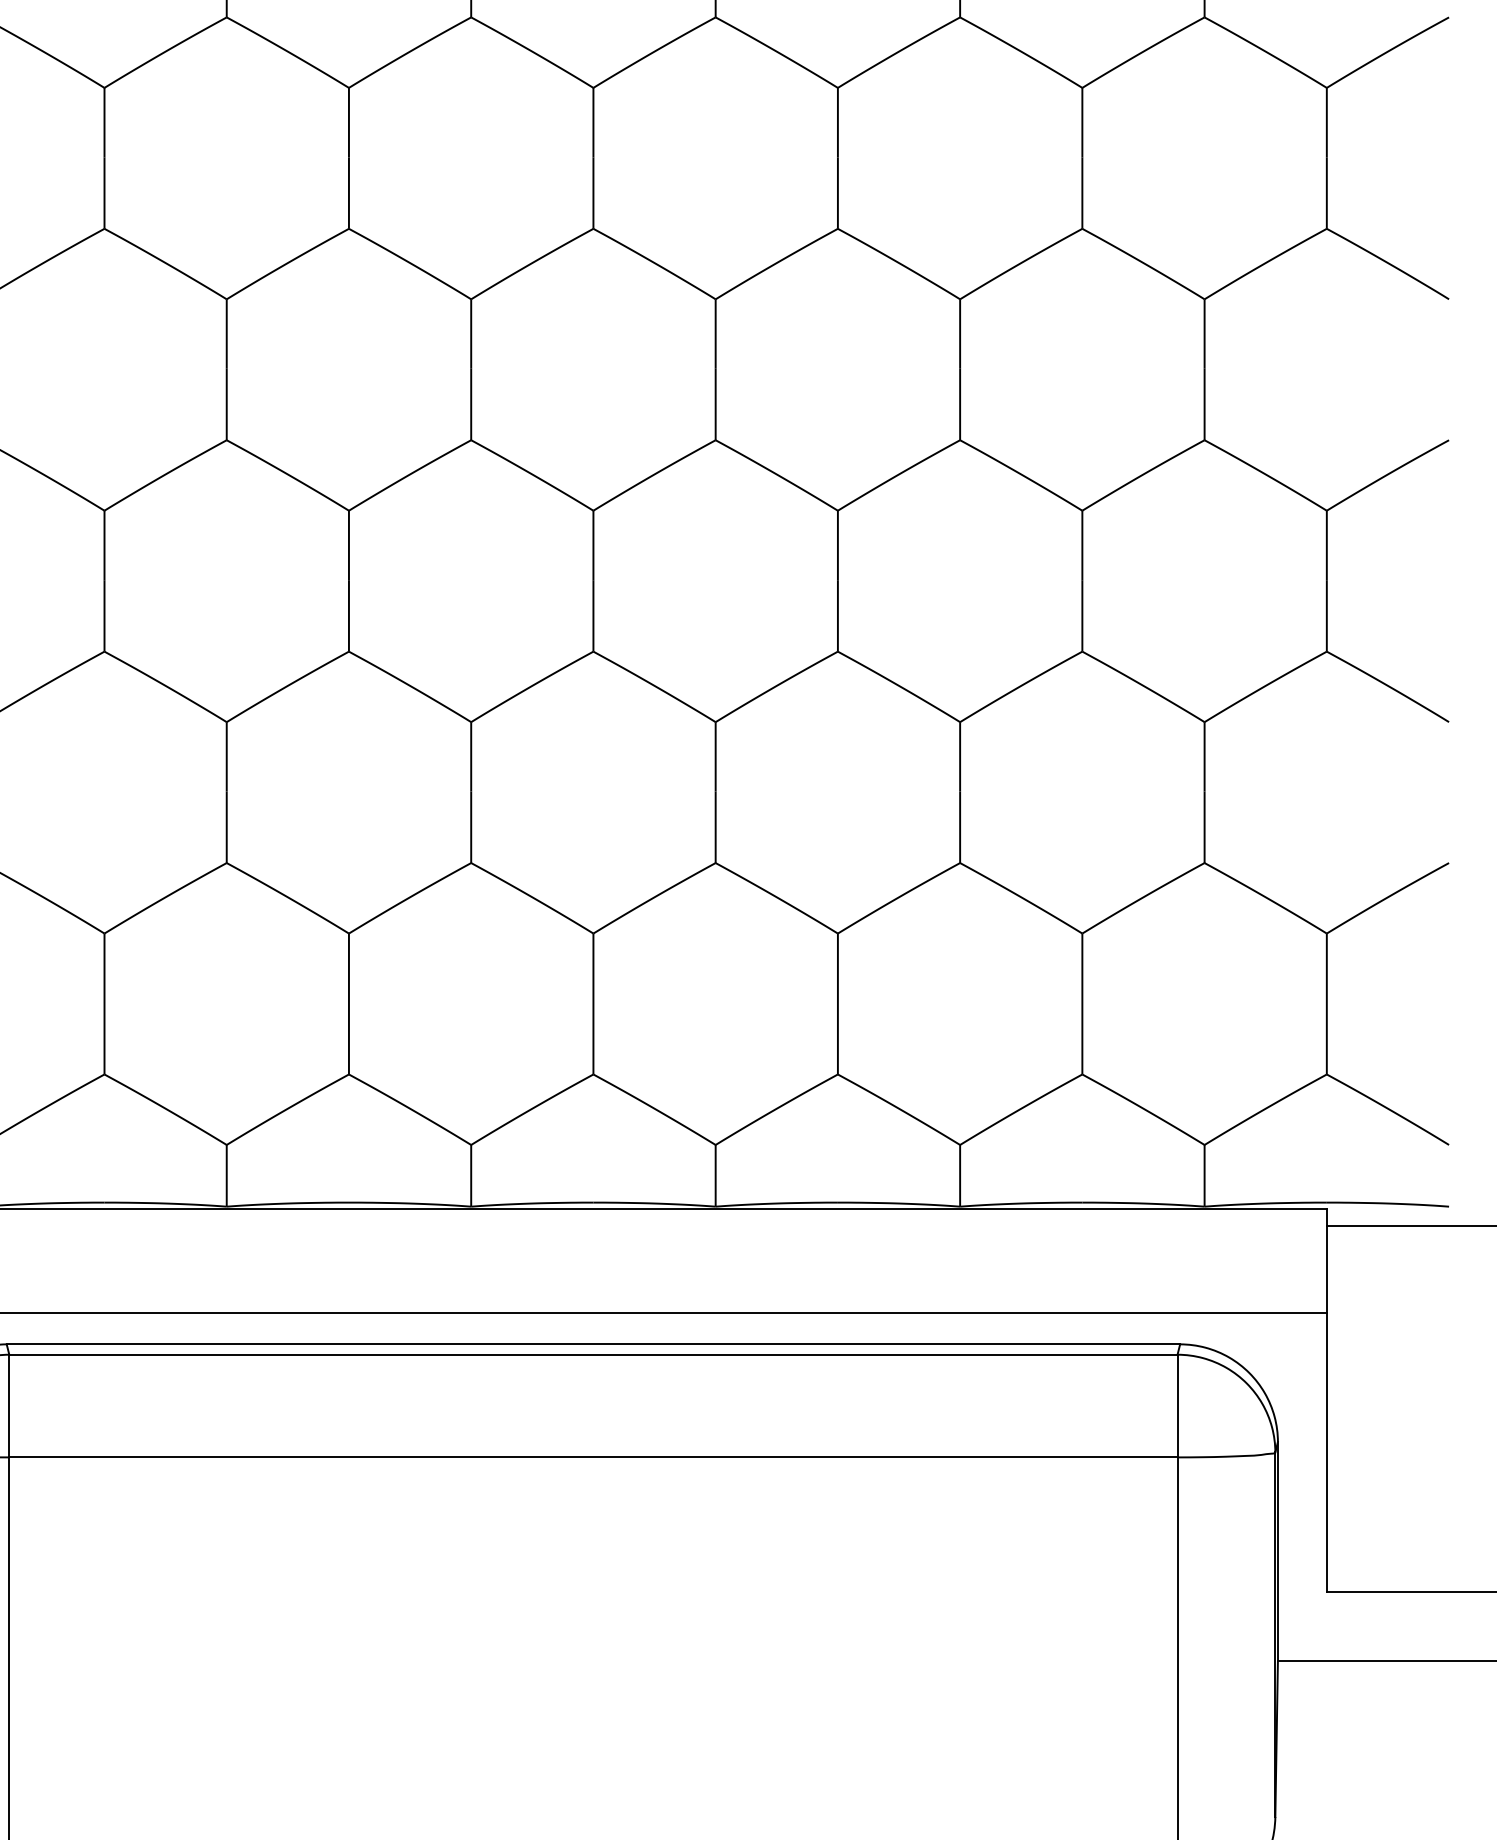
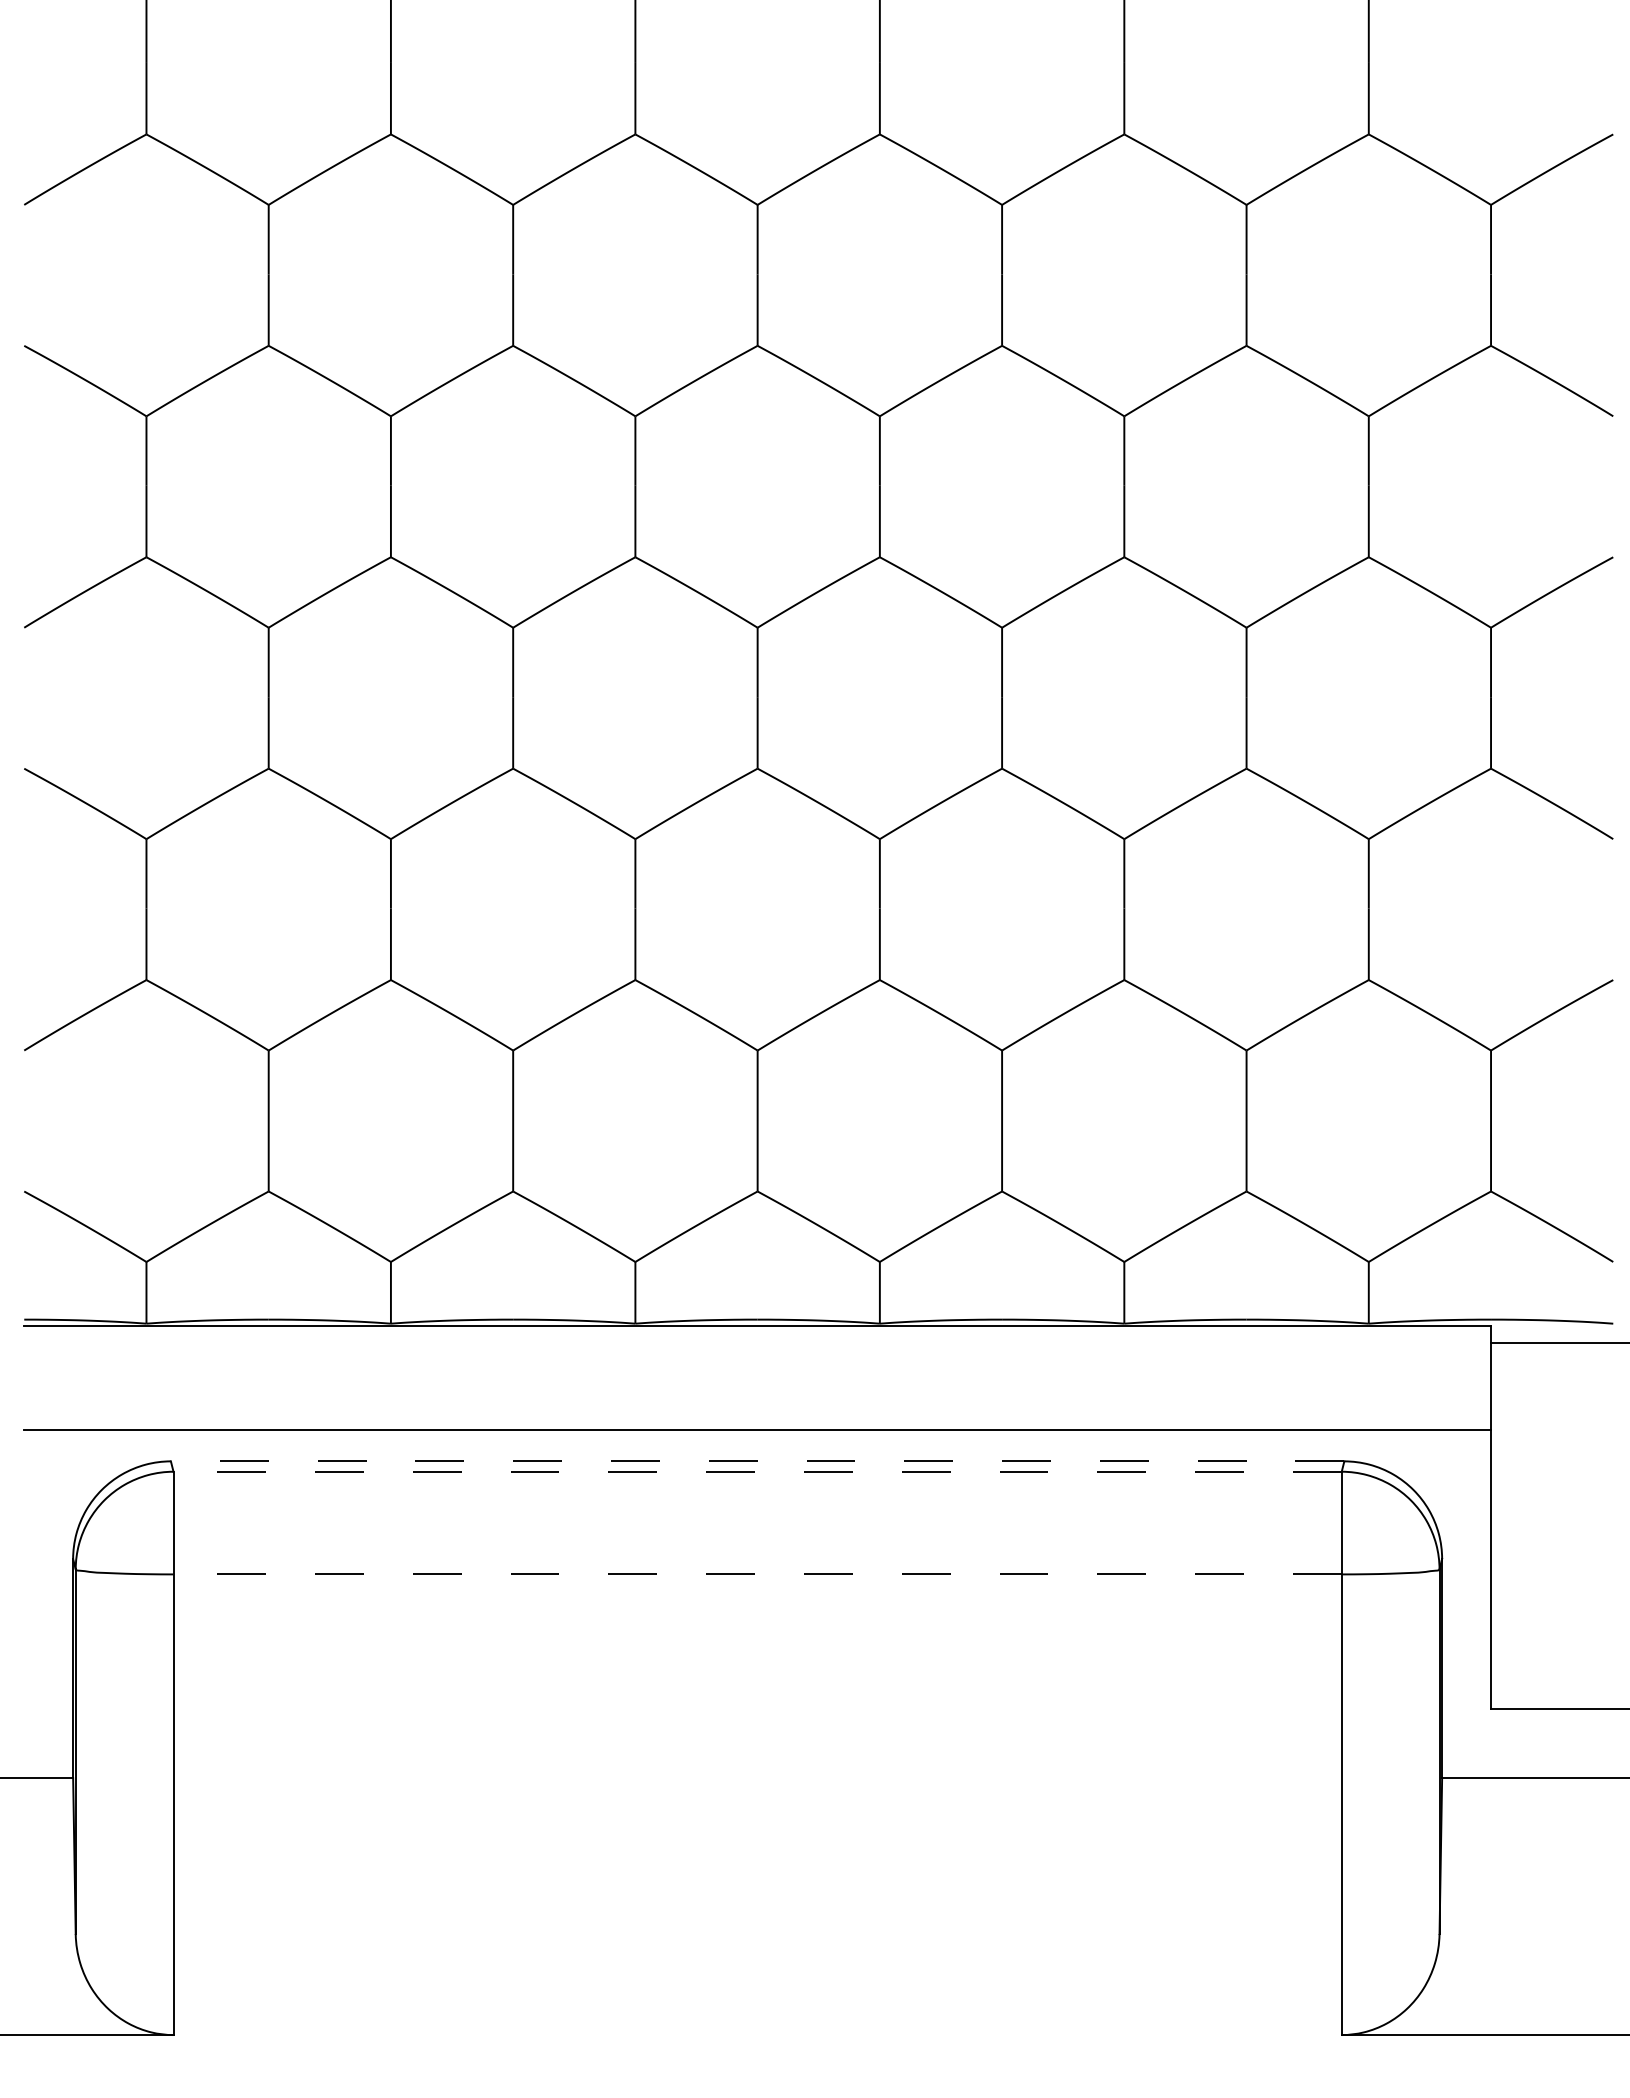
line: (593, 1344) -> (757, 1461), solid -> dashed
line: (593, 1354) -> (757, 1471), solid -> dashed
line: (593, 1457) -> (757, 1574), solid -> dashed

